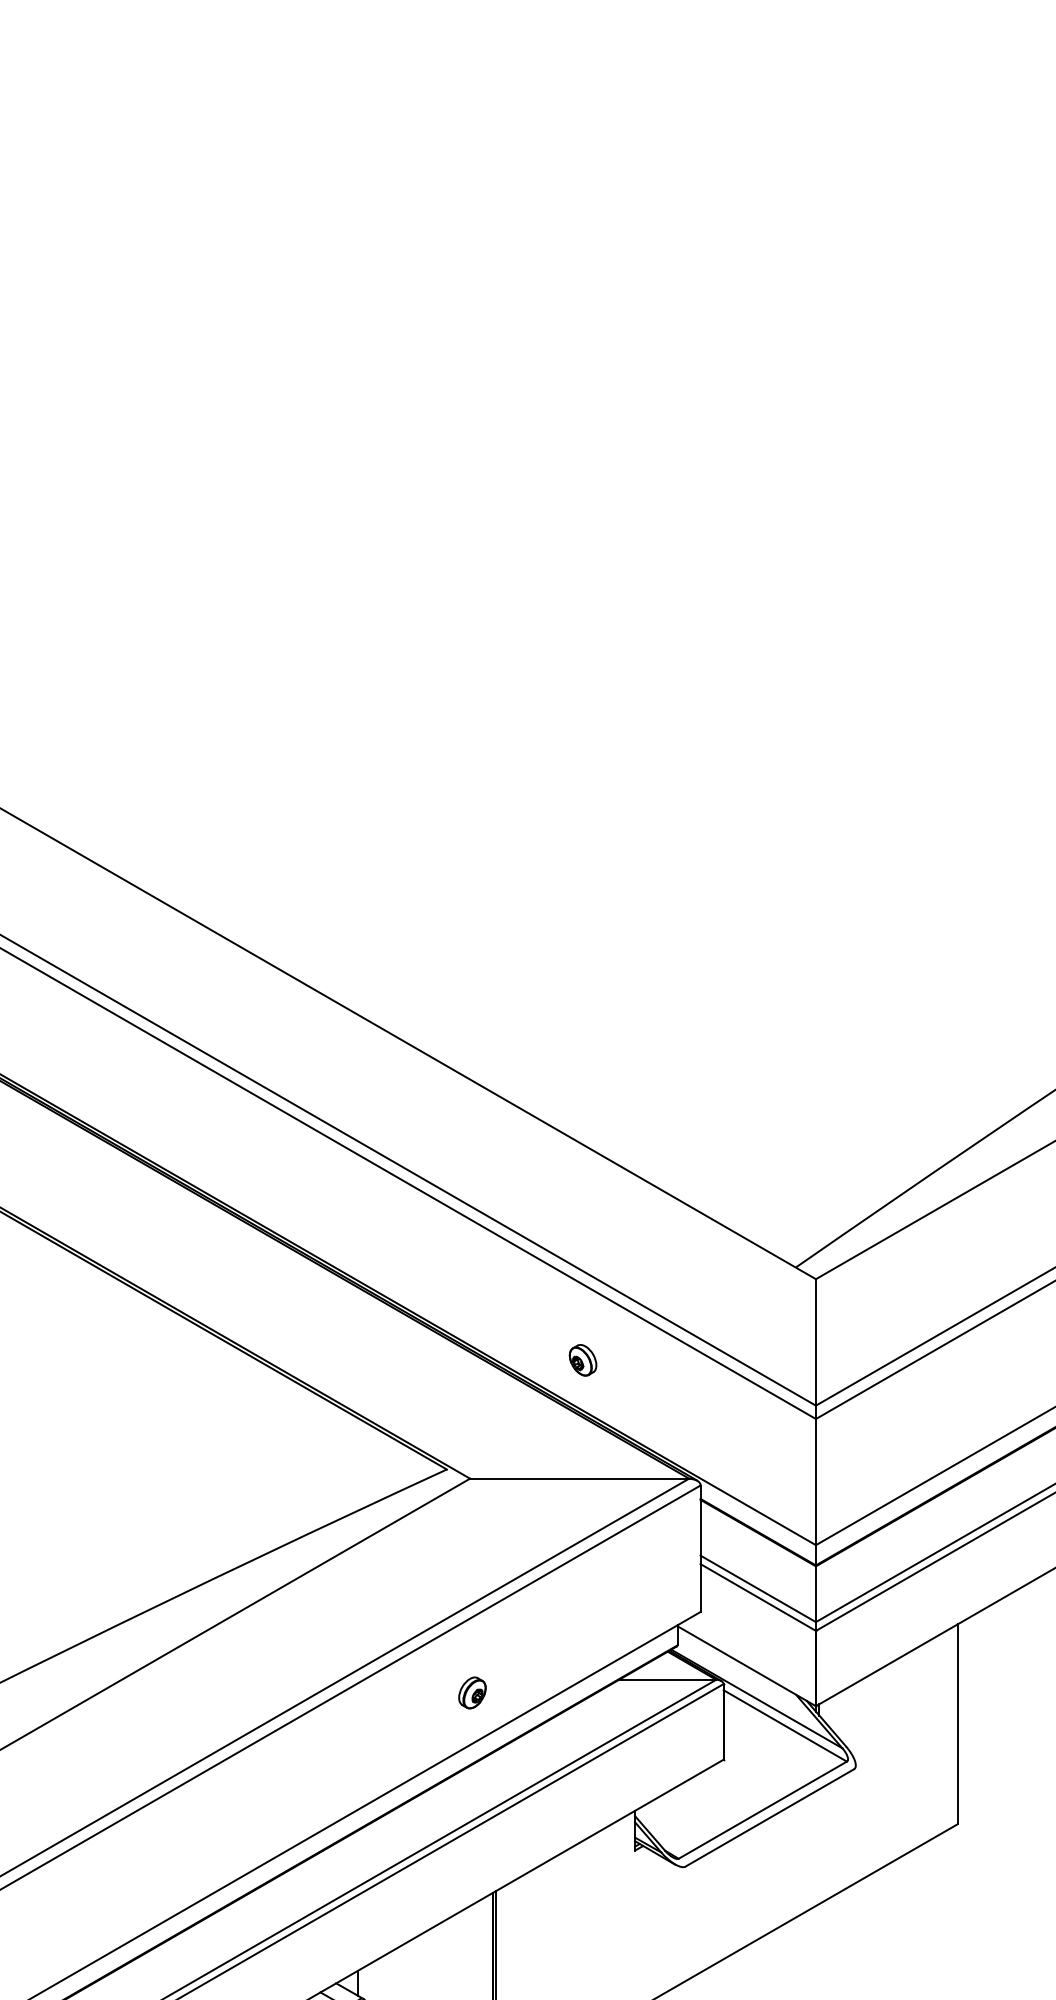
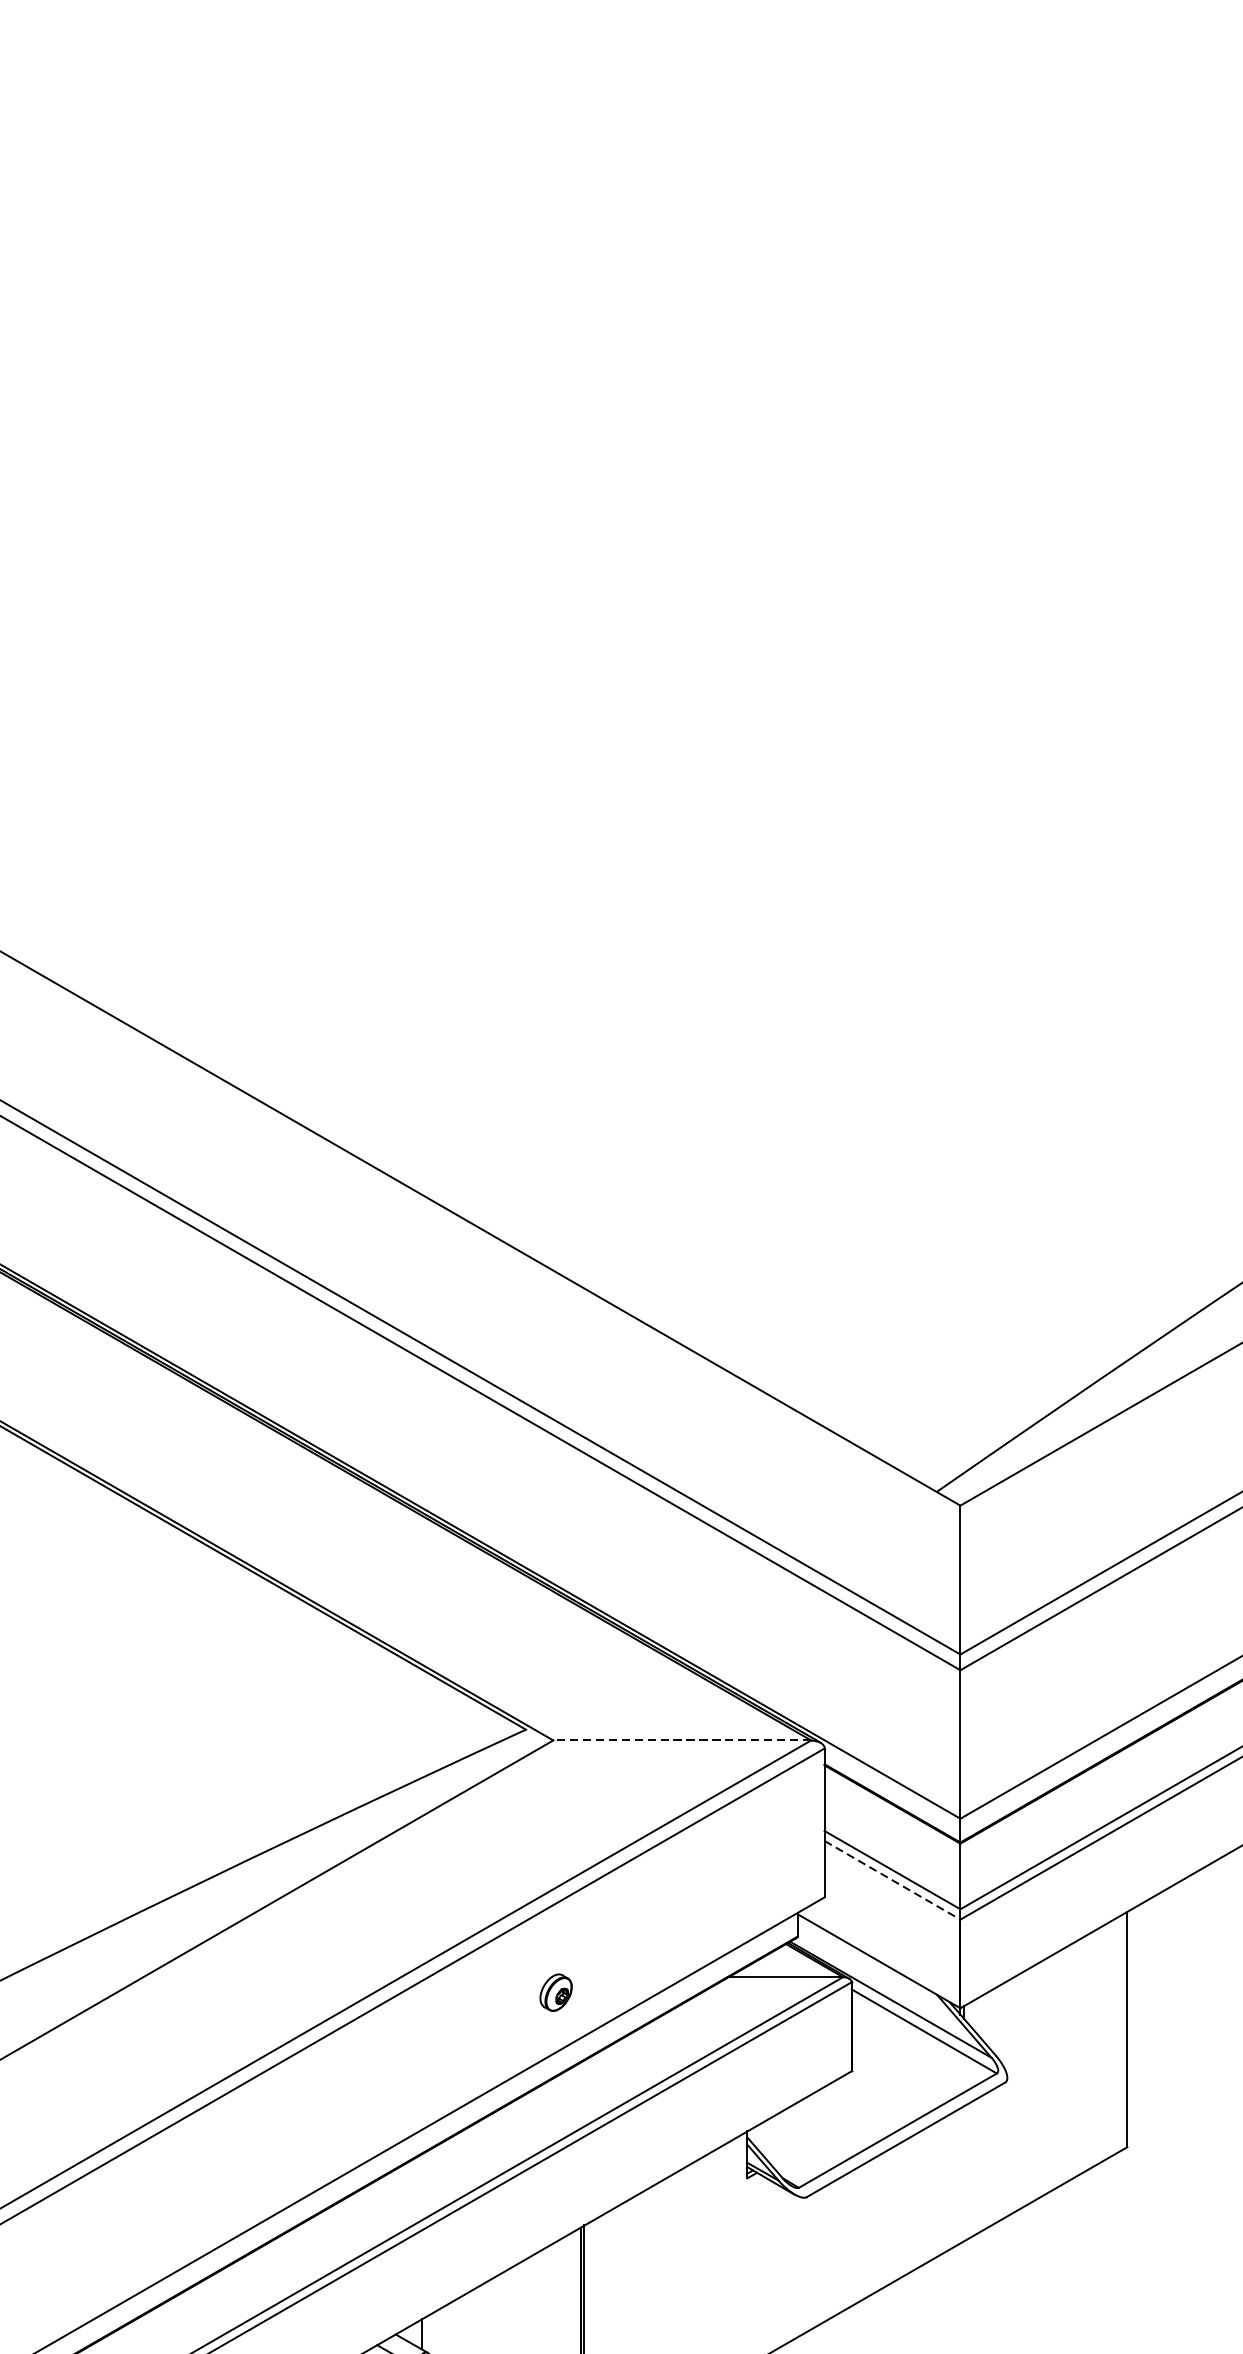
part: (582, 1360) -> (685, 1601), removed
line: (579, 1478) -> (682, 1740), solid -> dashed
line: (758, 1597) -> (892, 1880), solid -> dashed

